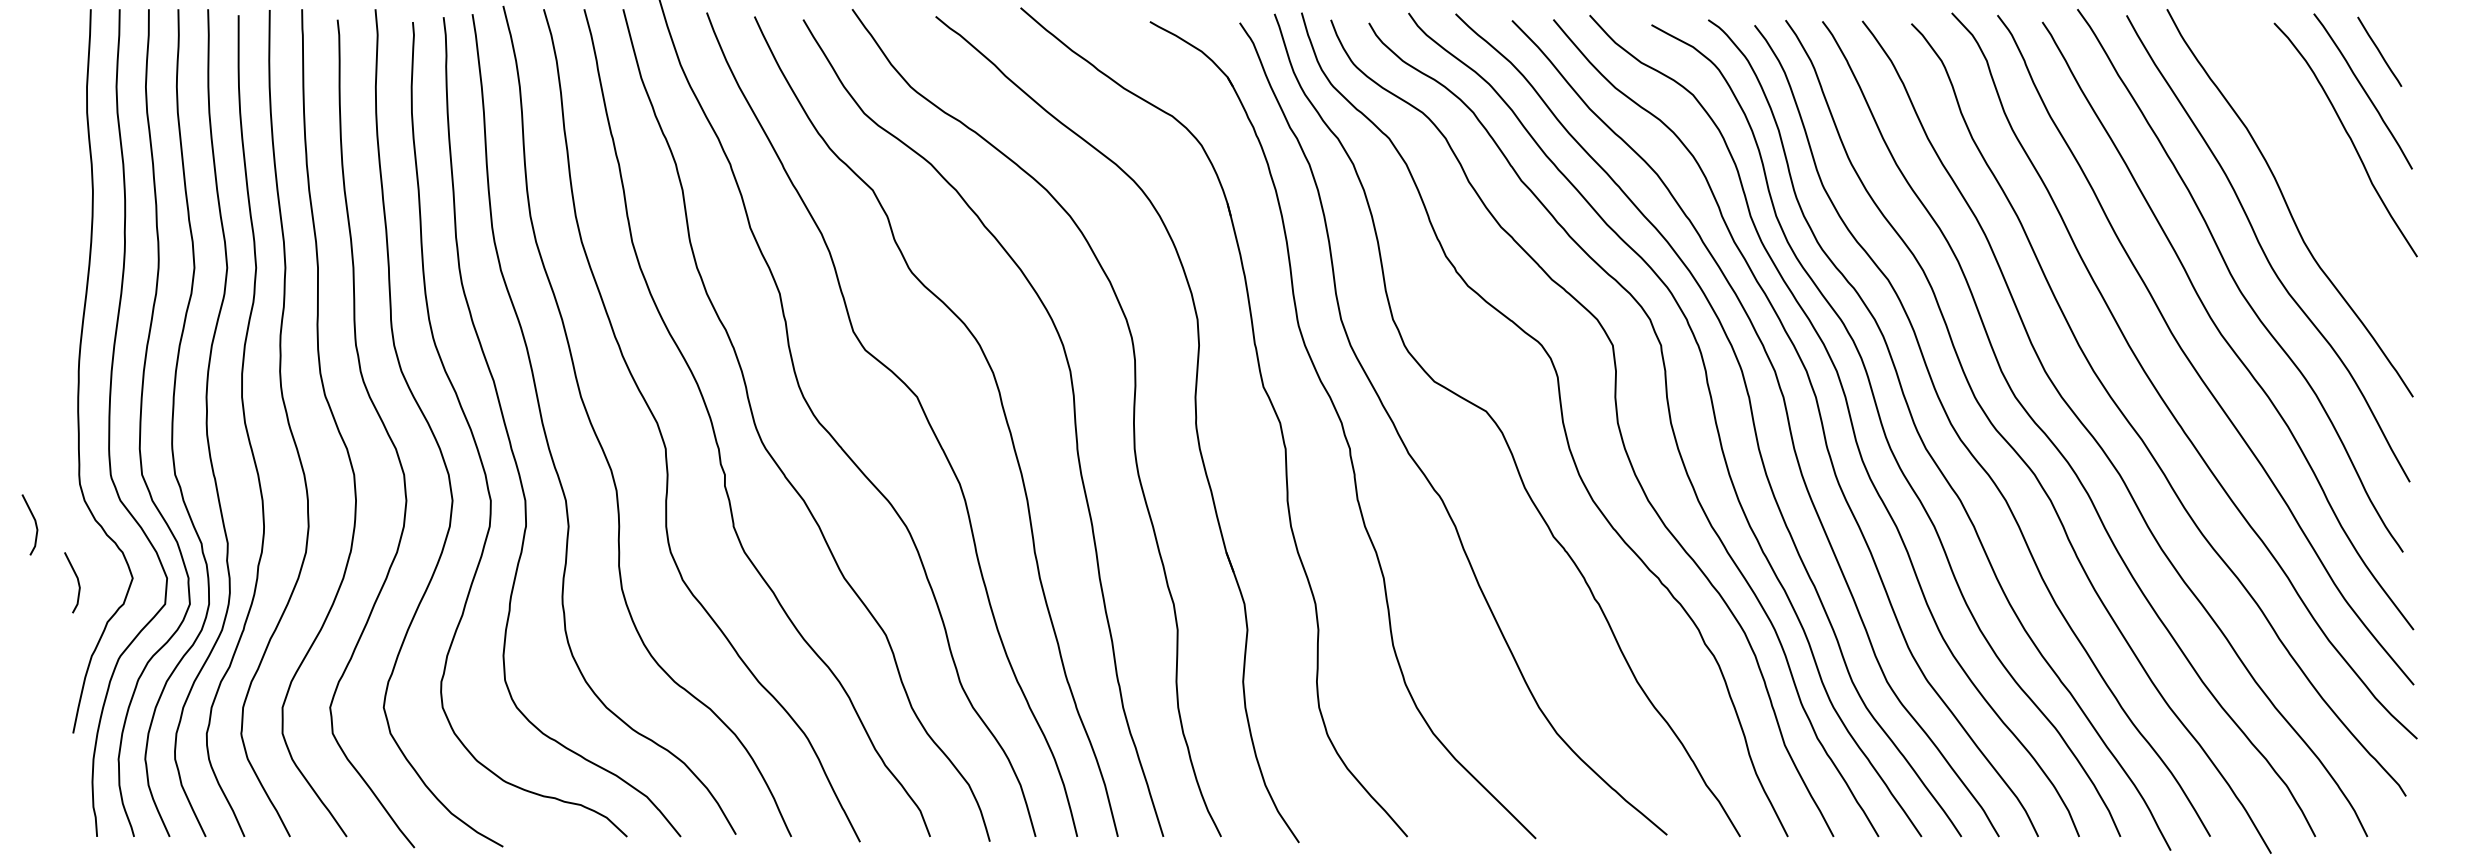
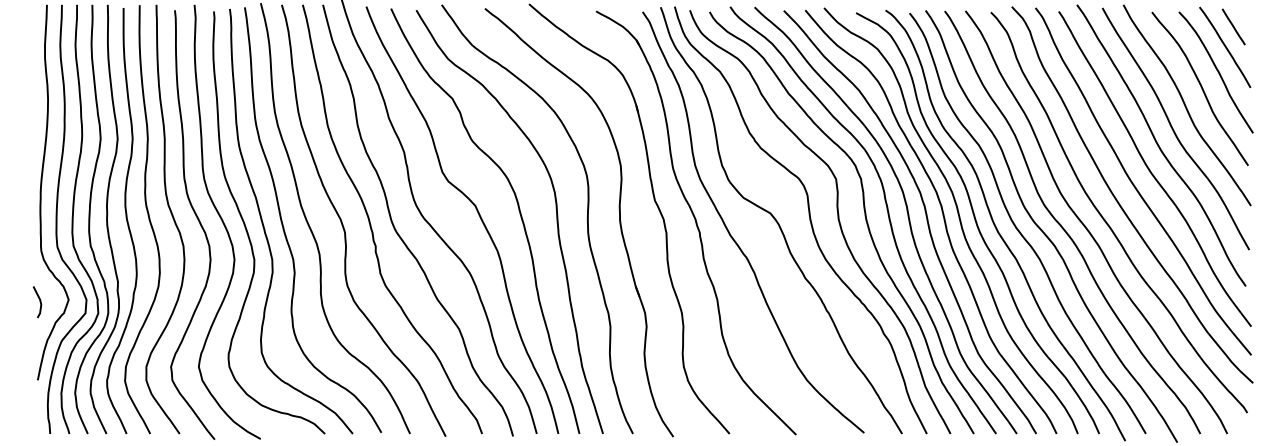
curve: (2315, 168) -> (1200, 87), added
line: (33, 525) -> (17, 272), removed

